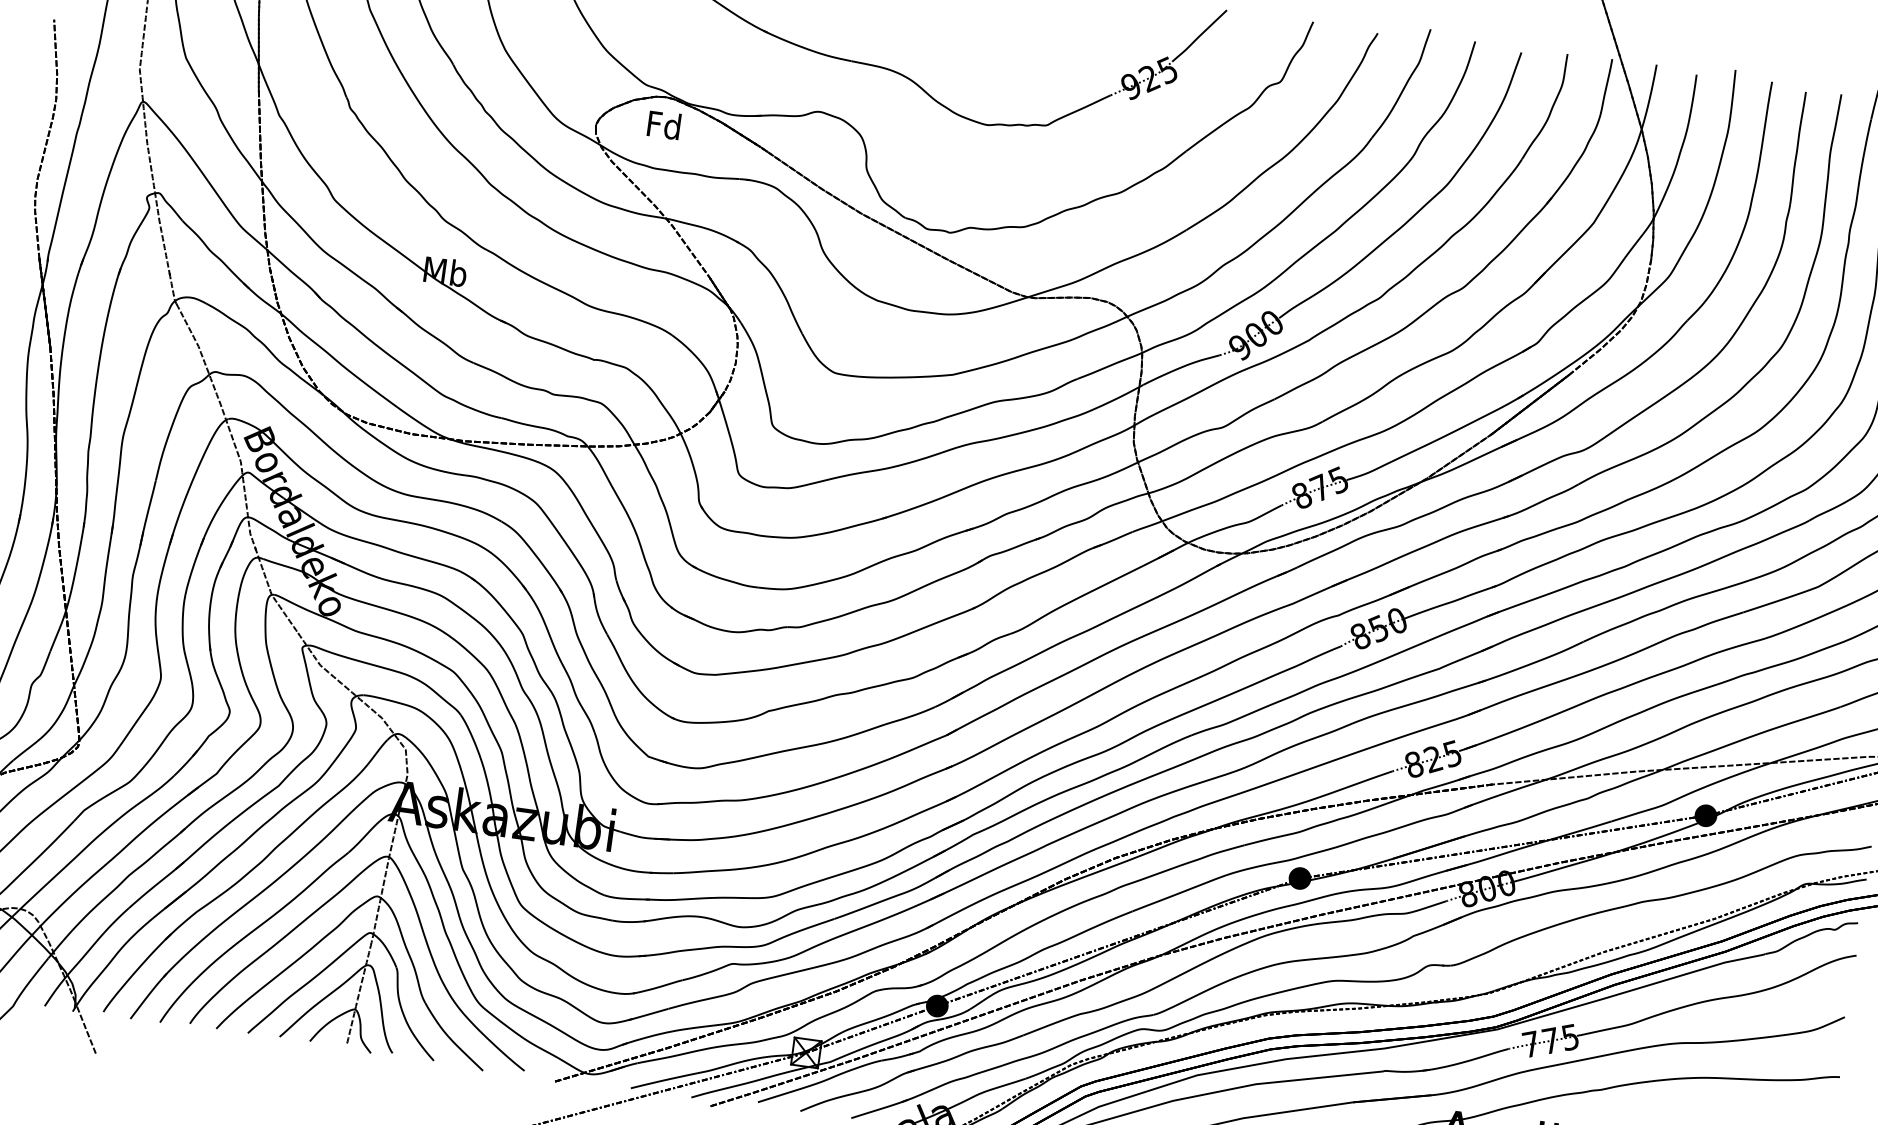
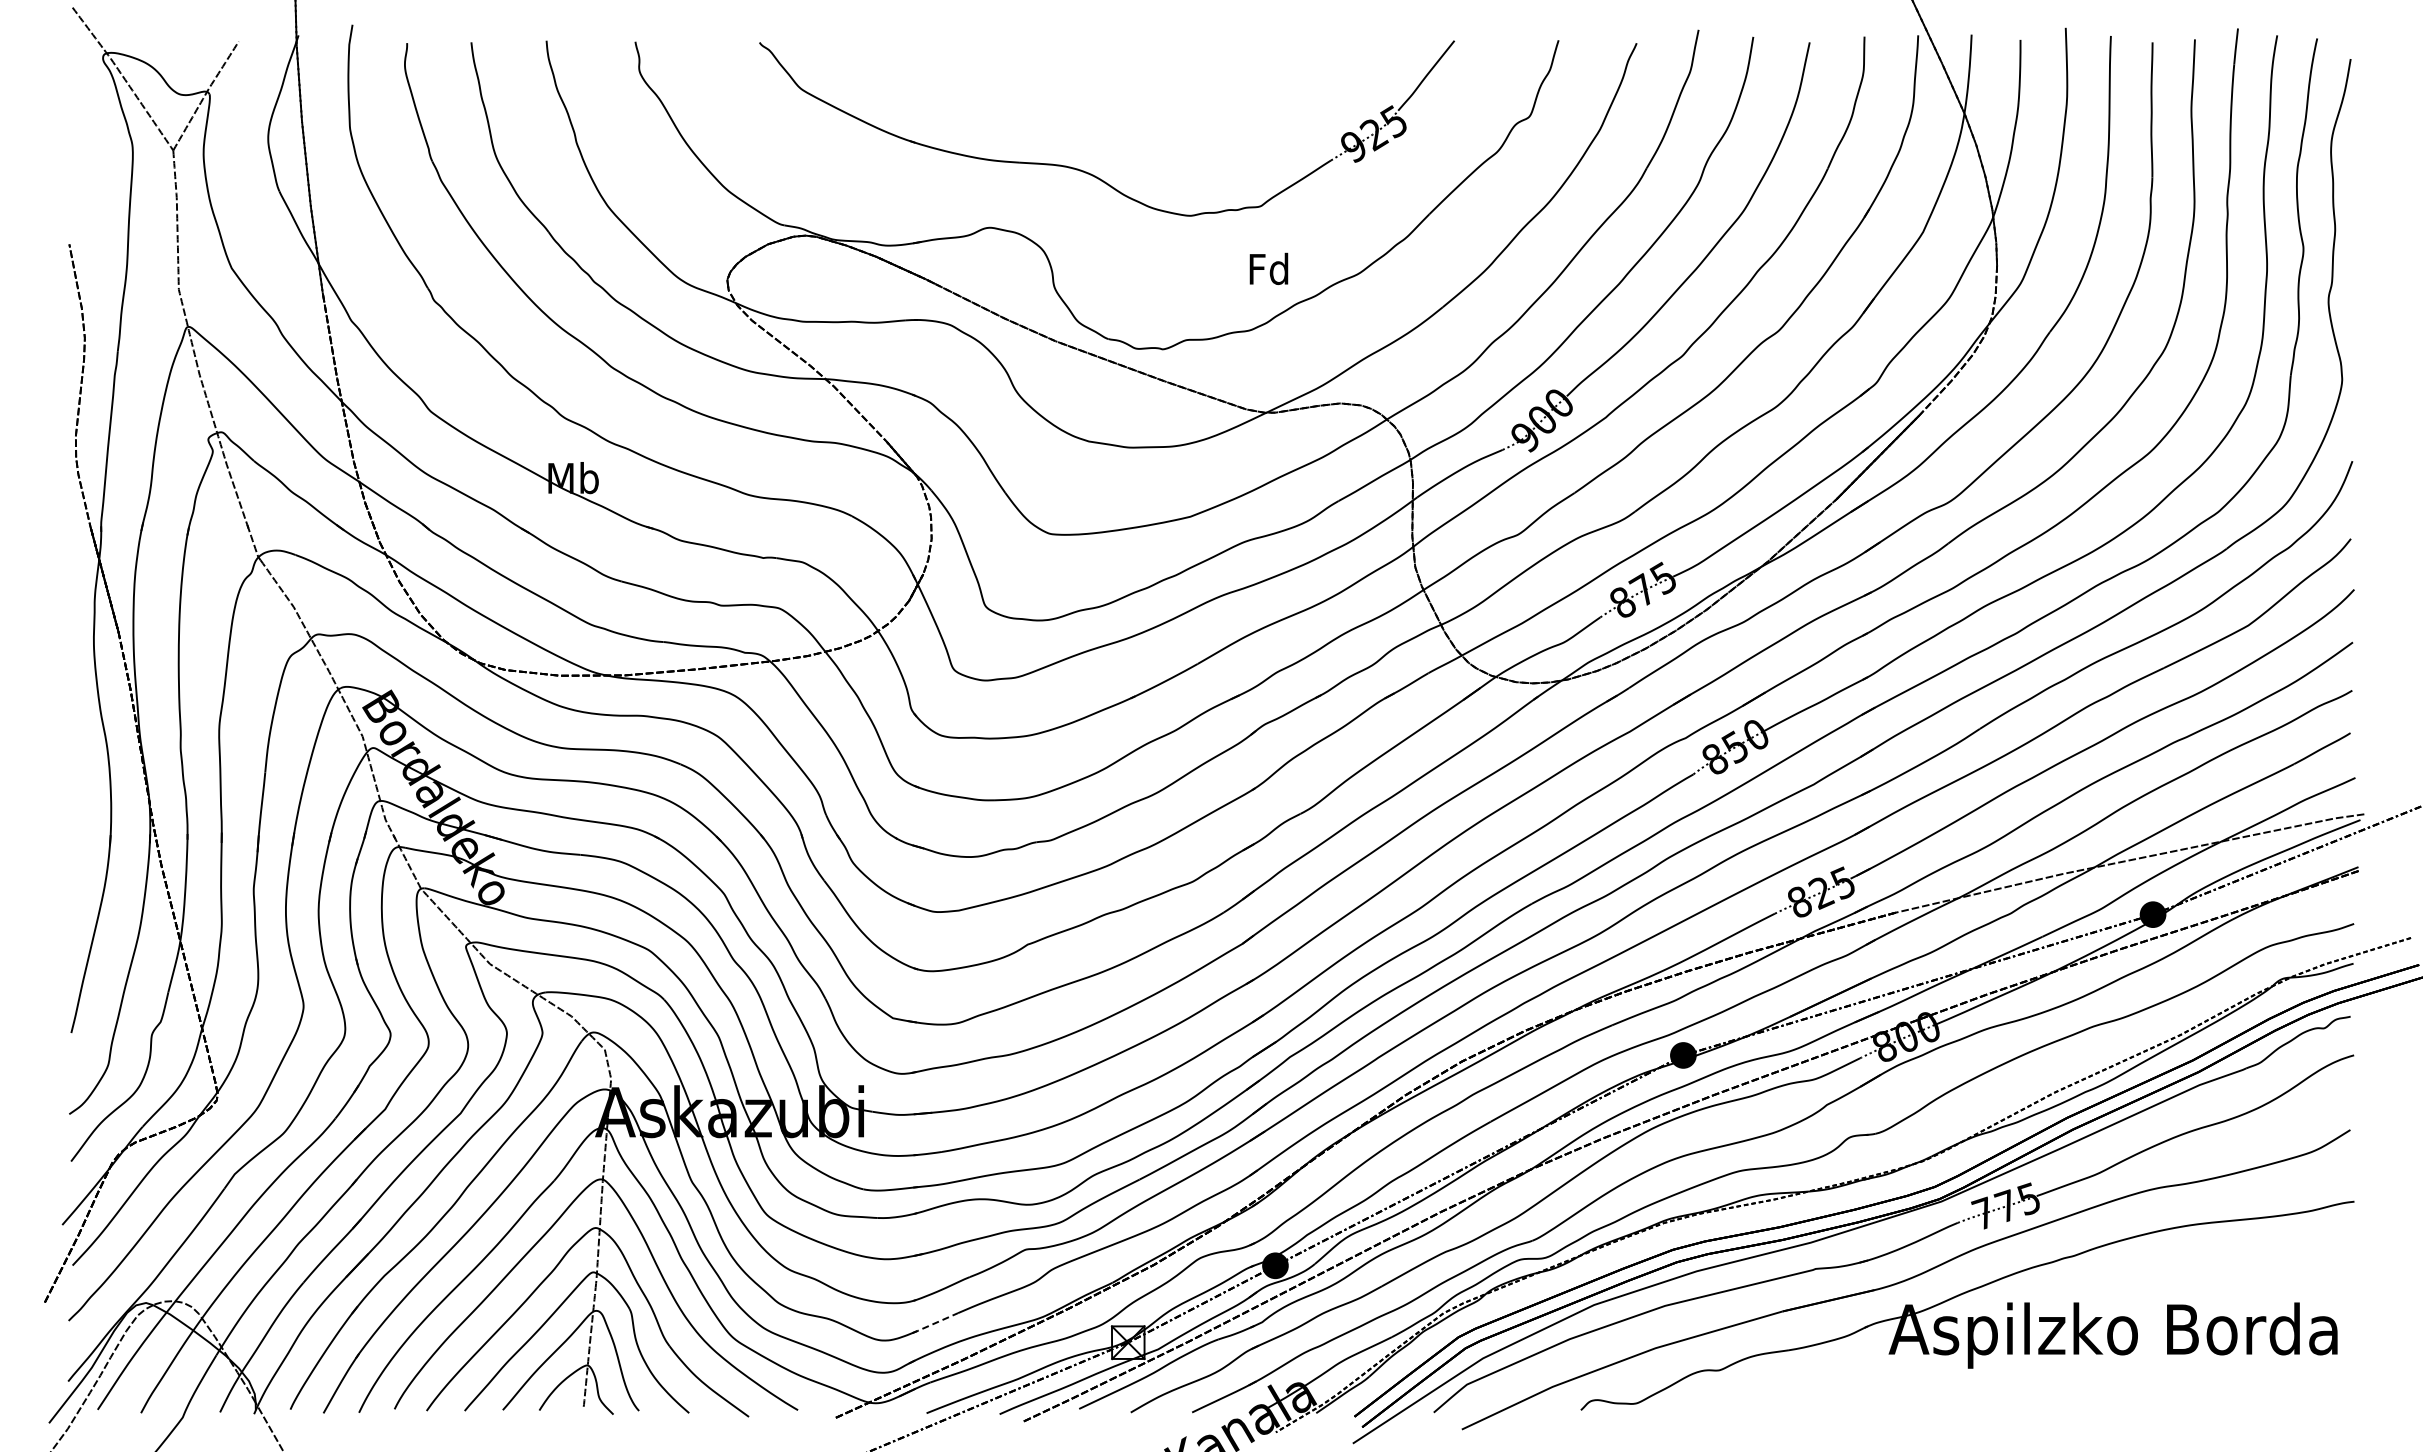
text: (663, 124) -> (1268, 268), moved
line: (647, 1014) -> (934, 1323), solid -> dashed

